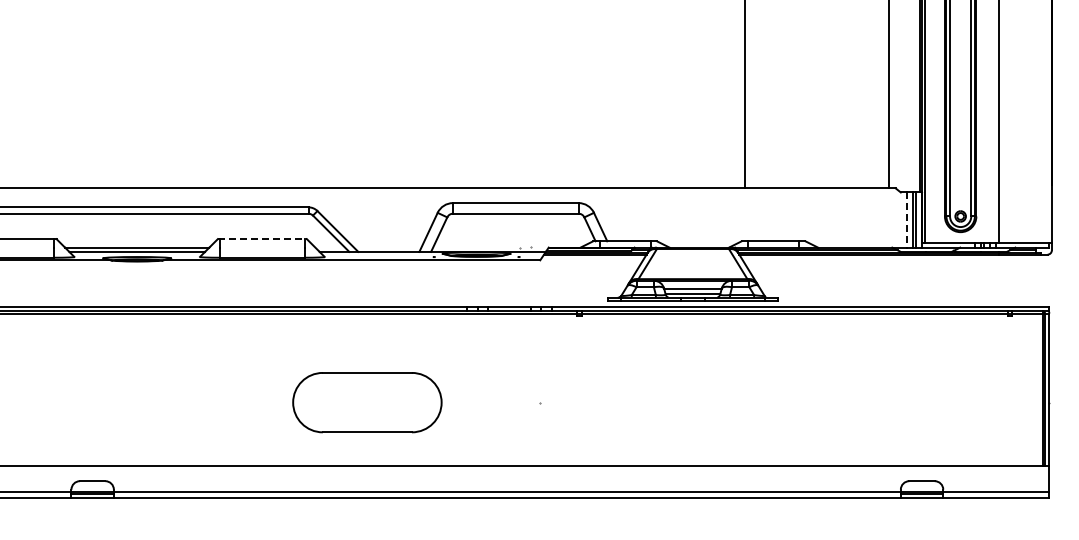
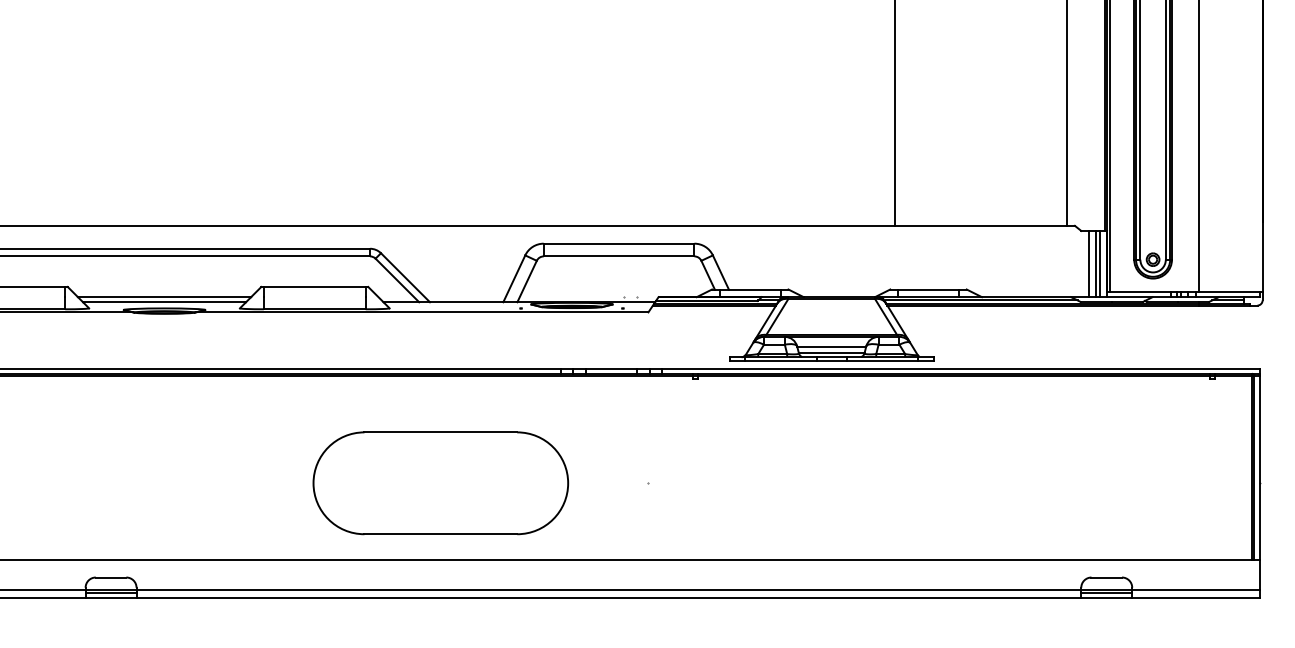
line: (907, 220) -> (1089, 264), dashed -> solid
line: (262, 239) -> (314, 287), dashed -> solid
part: (367, 402) -> (441, 483), size x1.43

